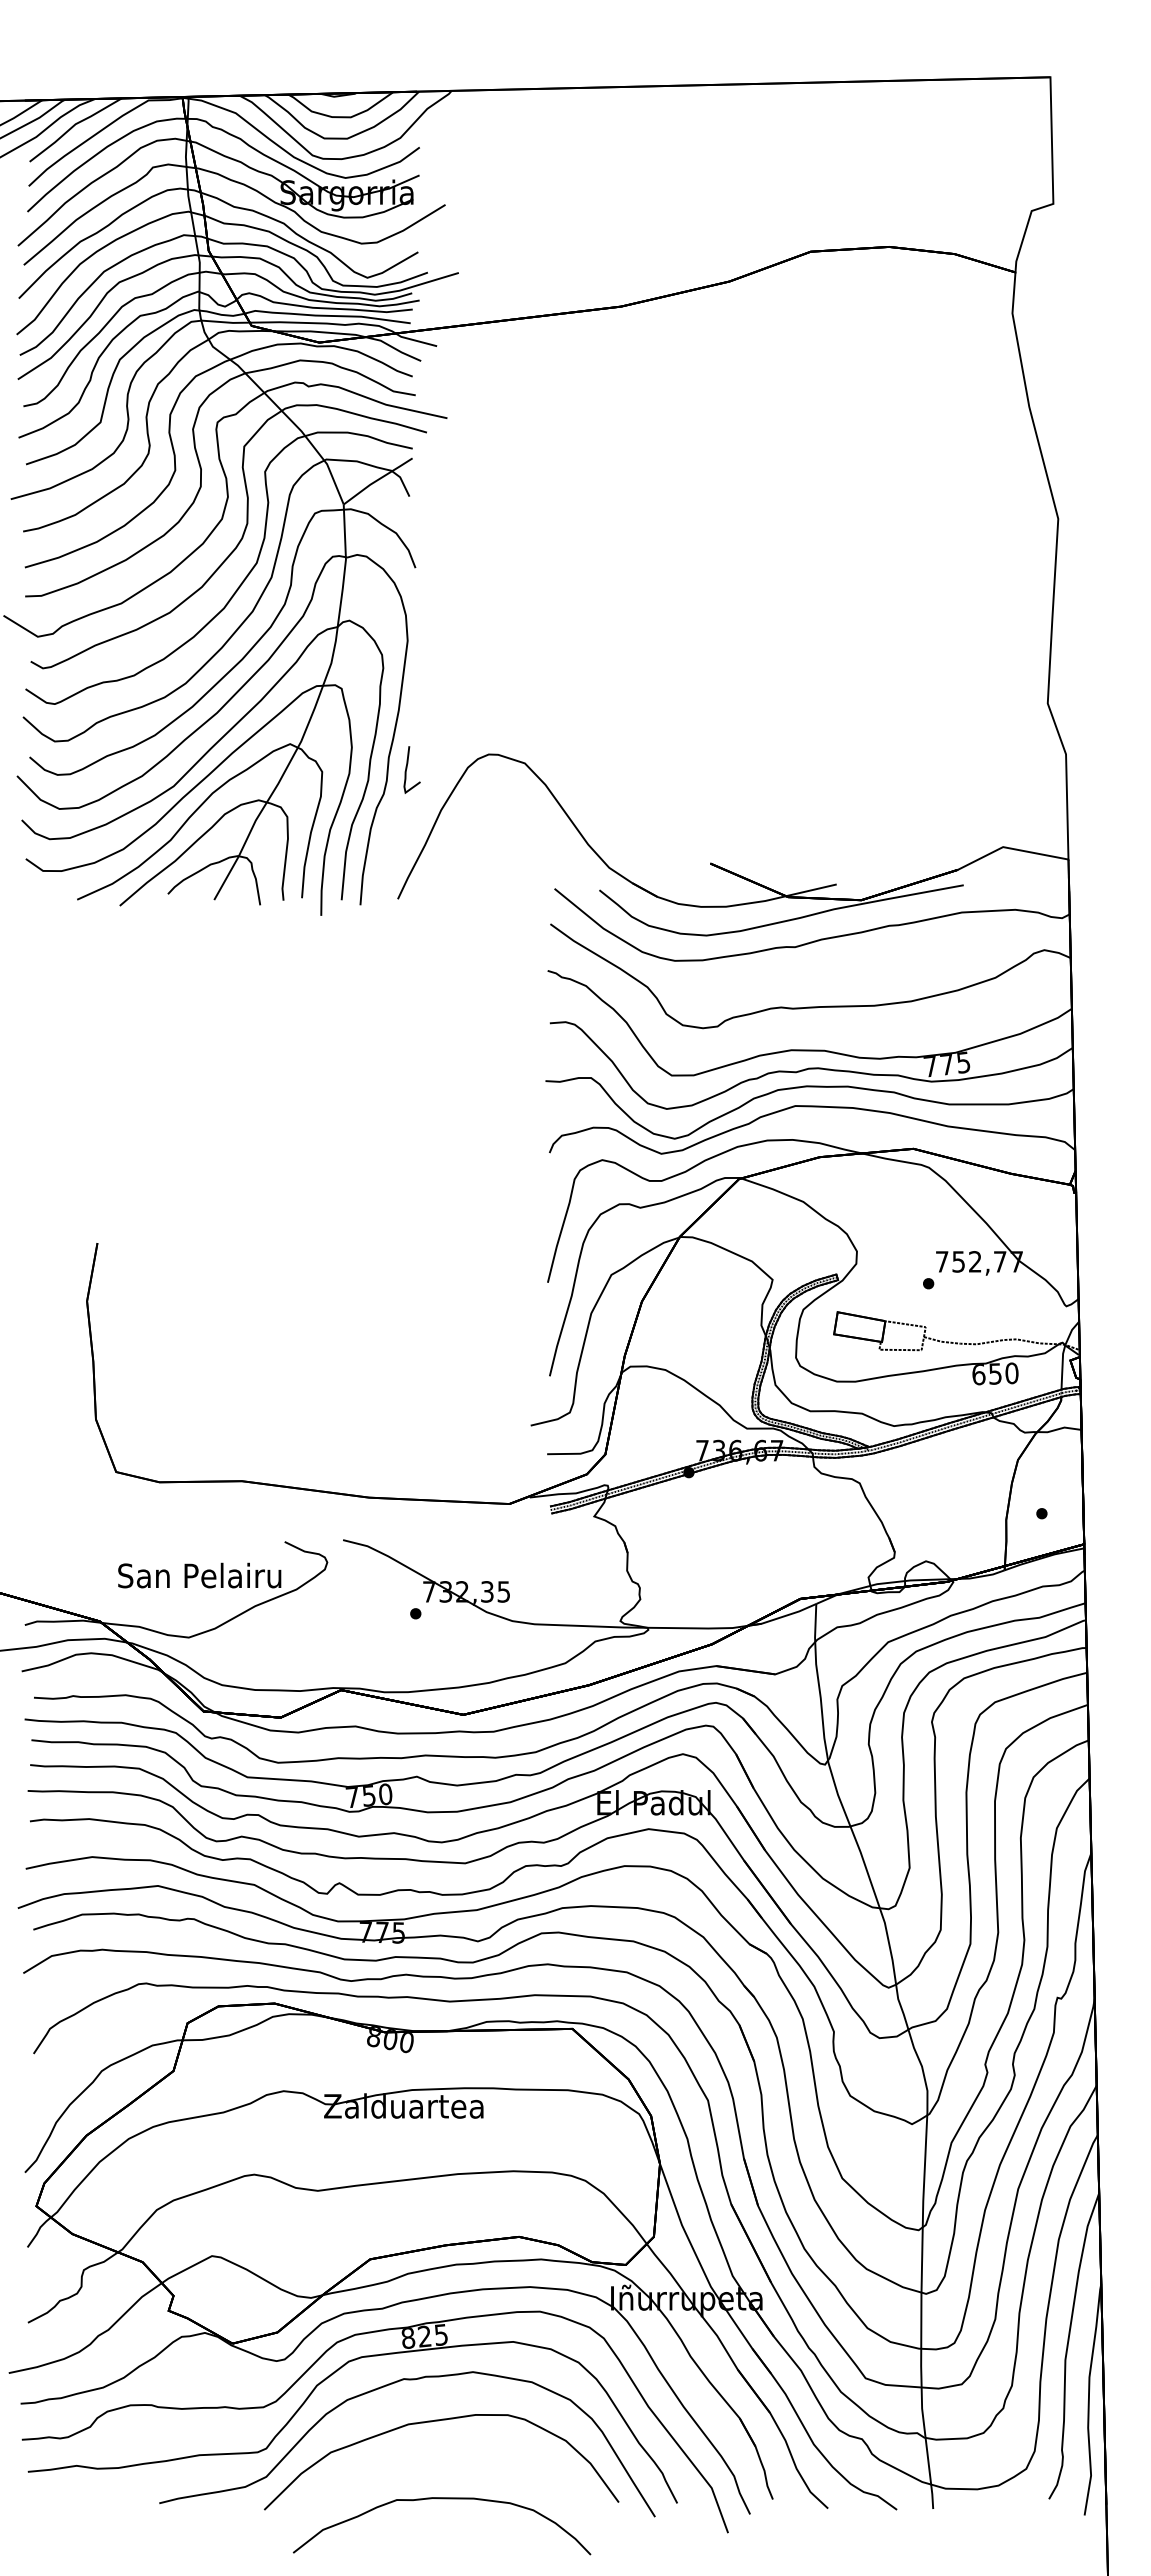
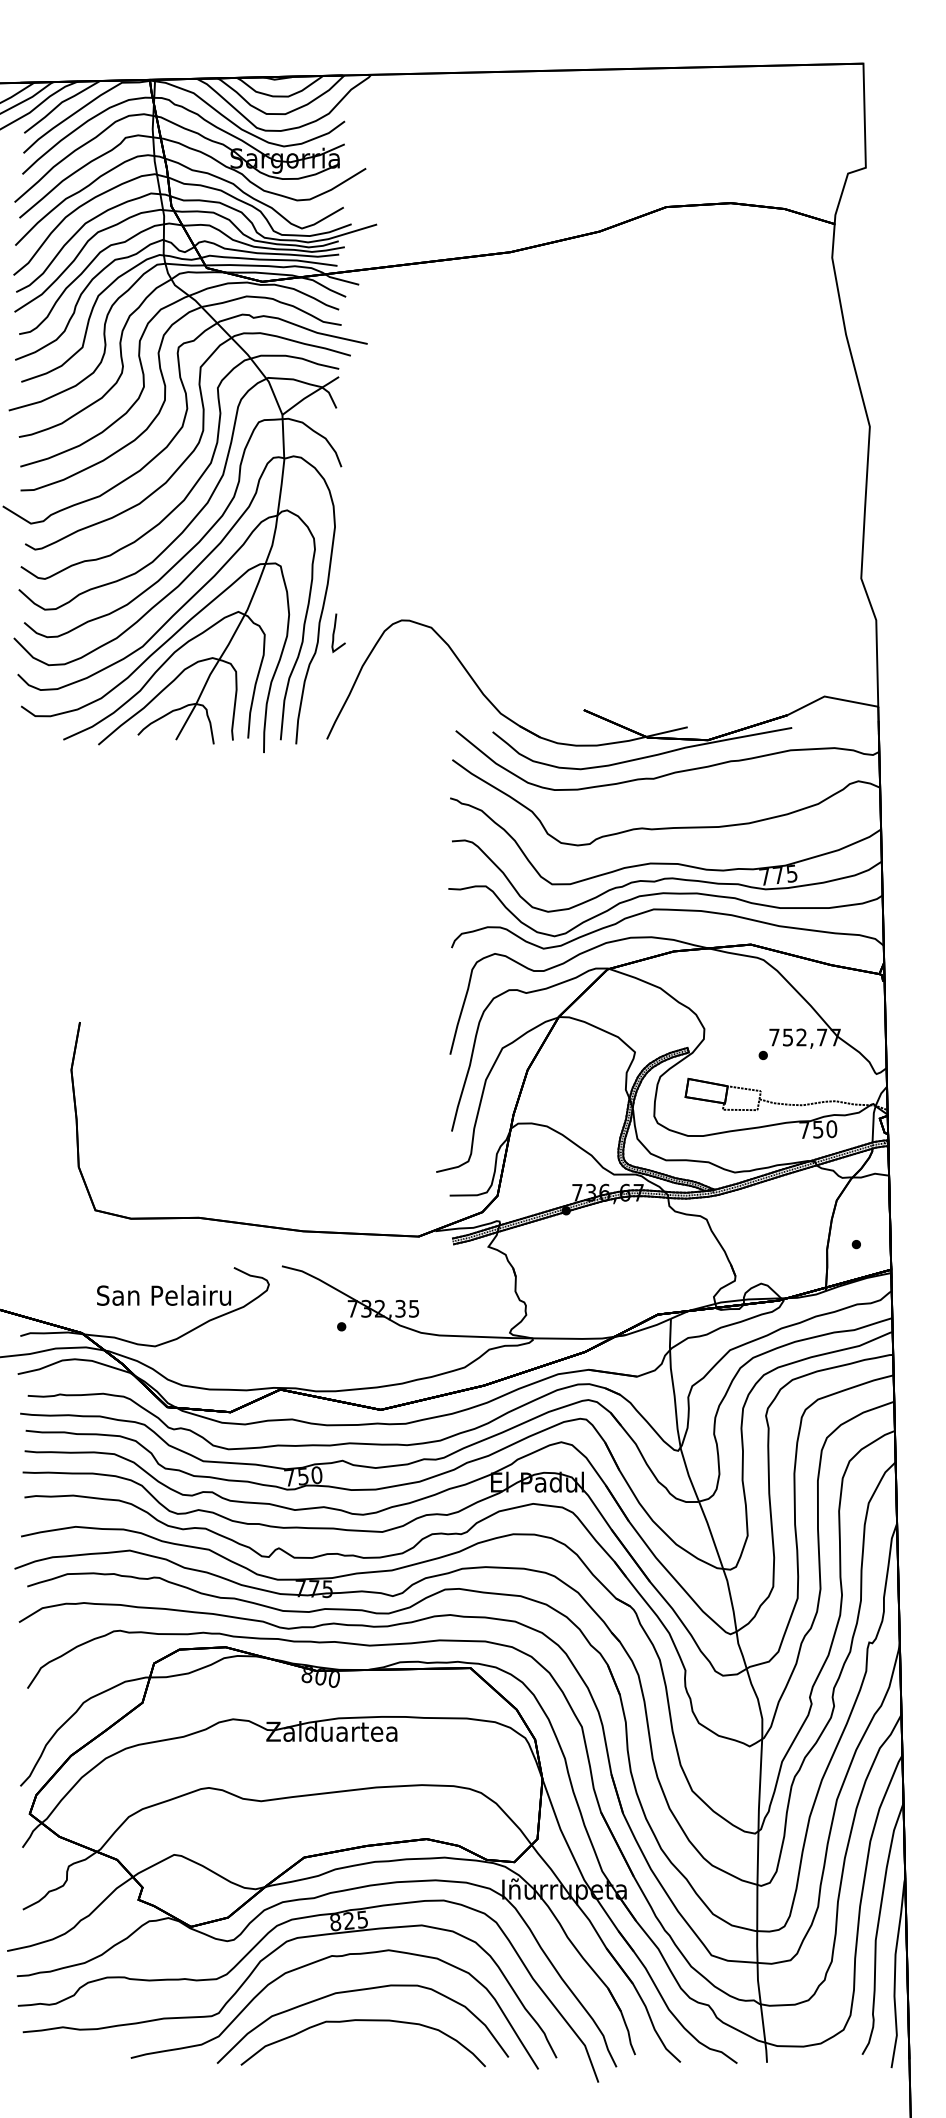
text: (978, 1374) -> (804, 1130), 650 -> 750
part: (441, 2499) -> (362, 2021), moved

